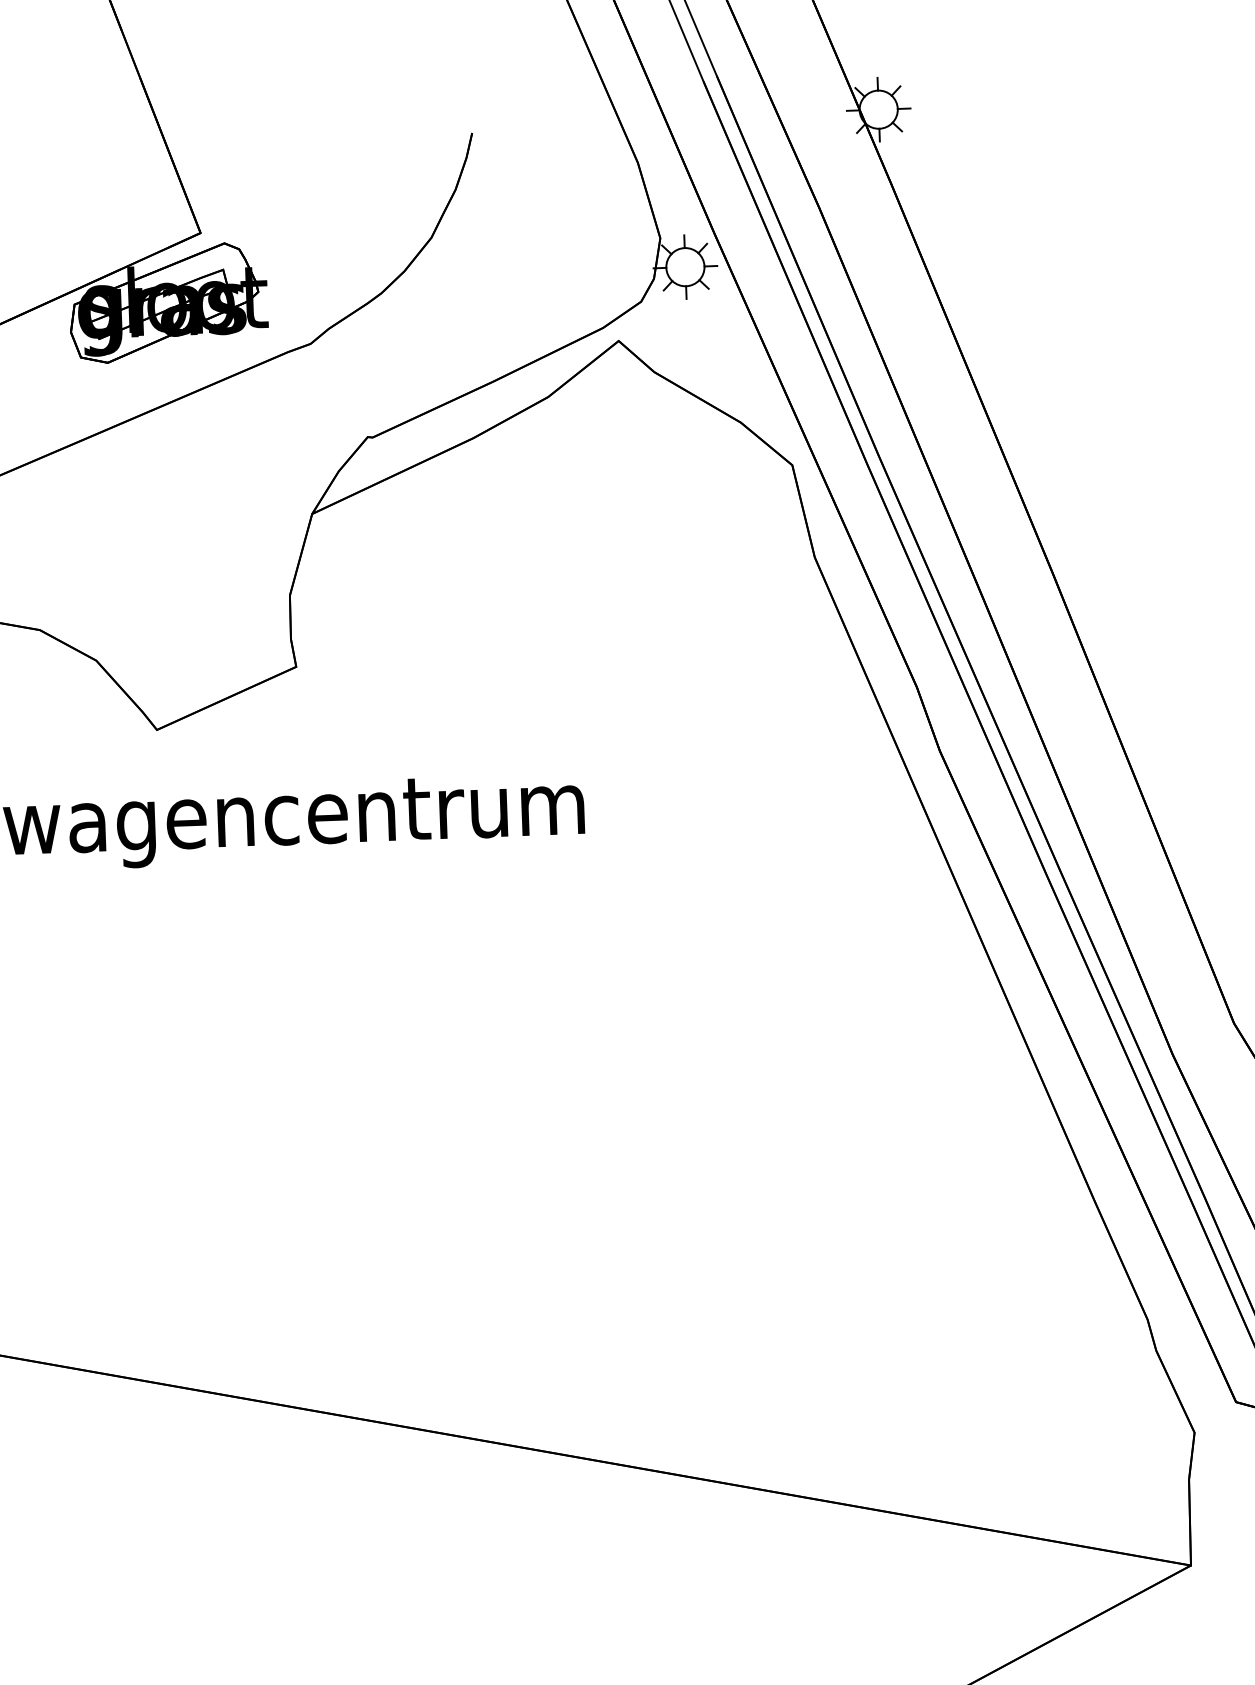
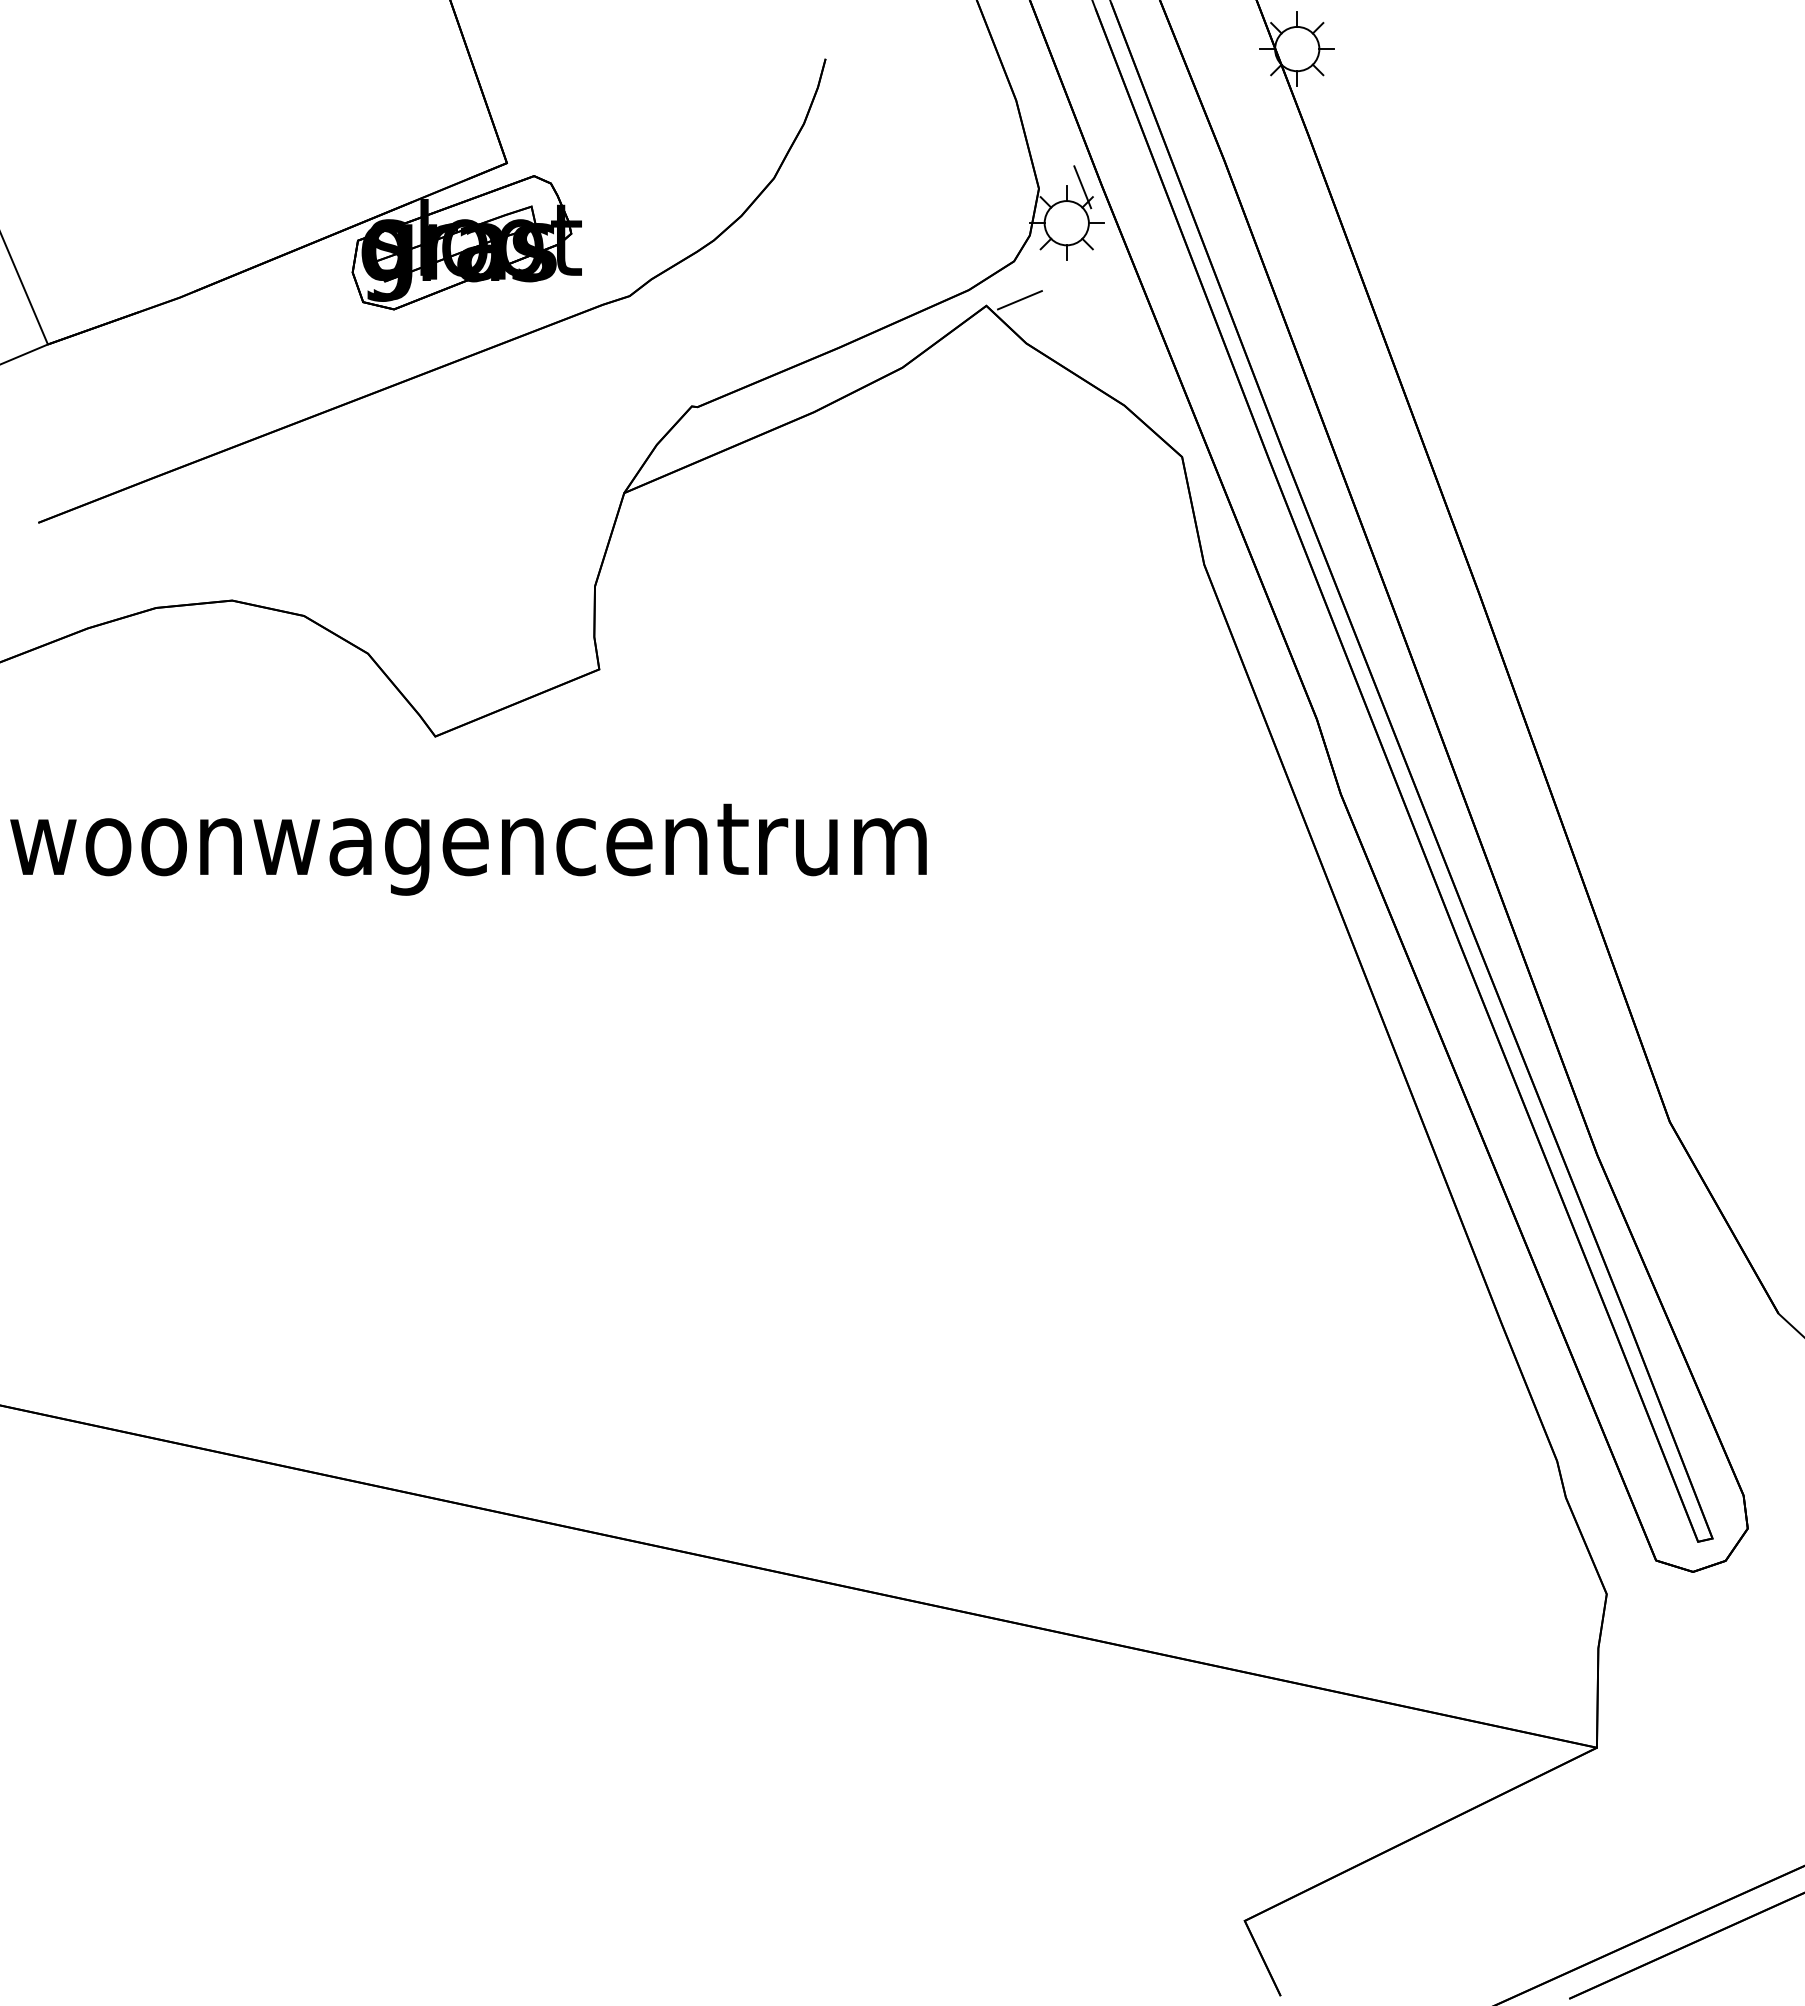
line: (697, 235) -> (1082, 187), added
line: (647, 335) -> (1019, 300), added

